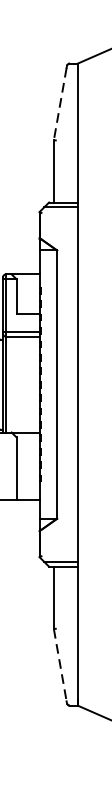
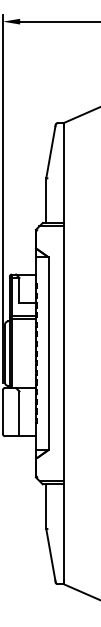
line: (59, 104) -> (50, 152), dashed -> solid
line: (59, 665) -> (50, 555), dashed -> solid

